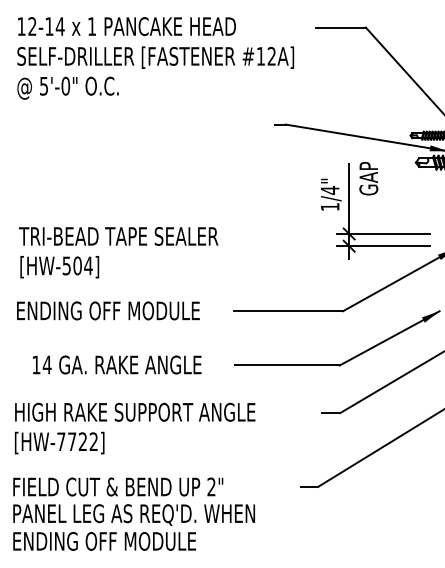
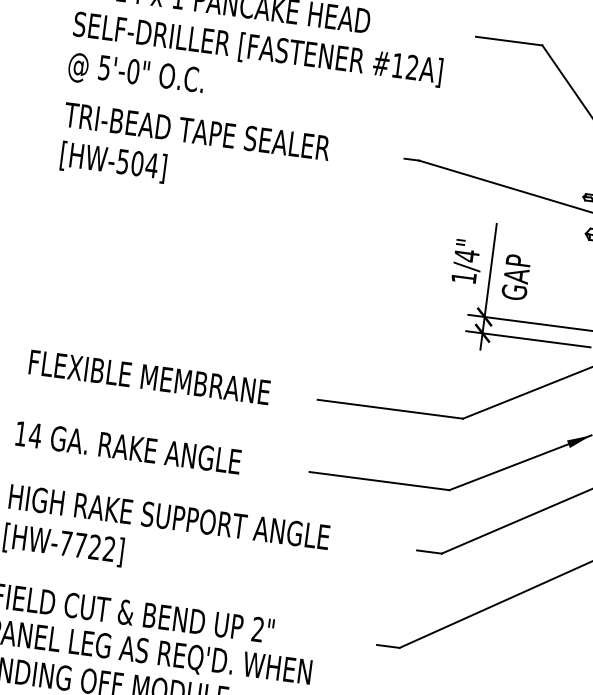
text: (368, 178) -> (515, 277), moved
text: (118, 252) -> (194, 152), moved
text: (108, 310) -> (151, 377), ENDING OFF MODULE -> FLEXIBLE MEMBRANE
text: (117, 364) -> (128, 447), moved

